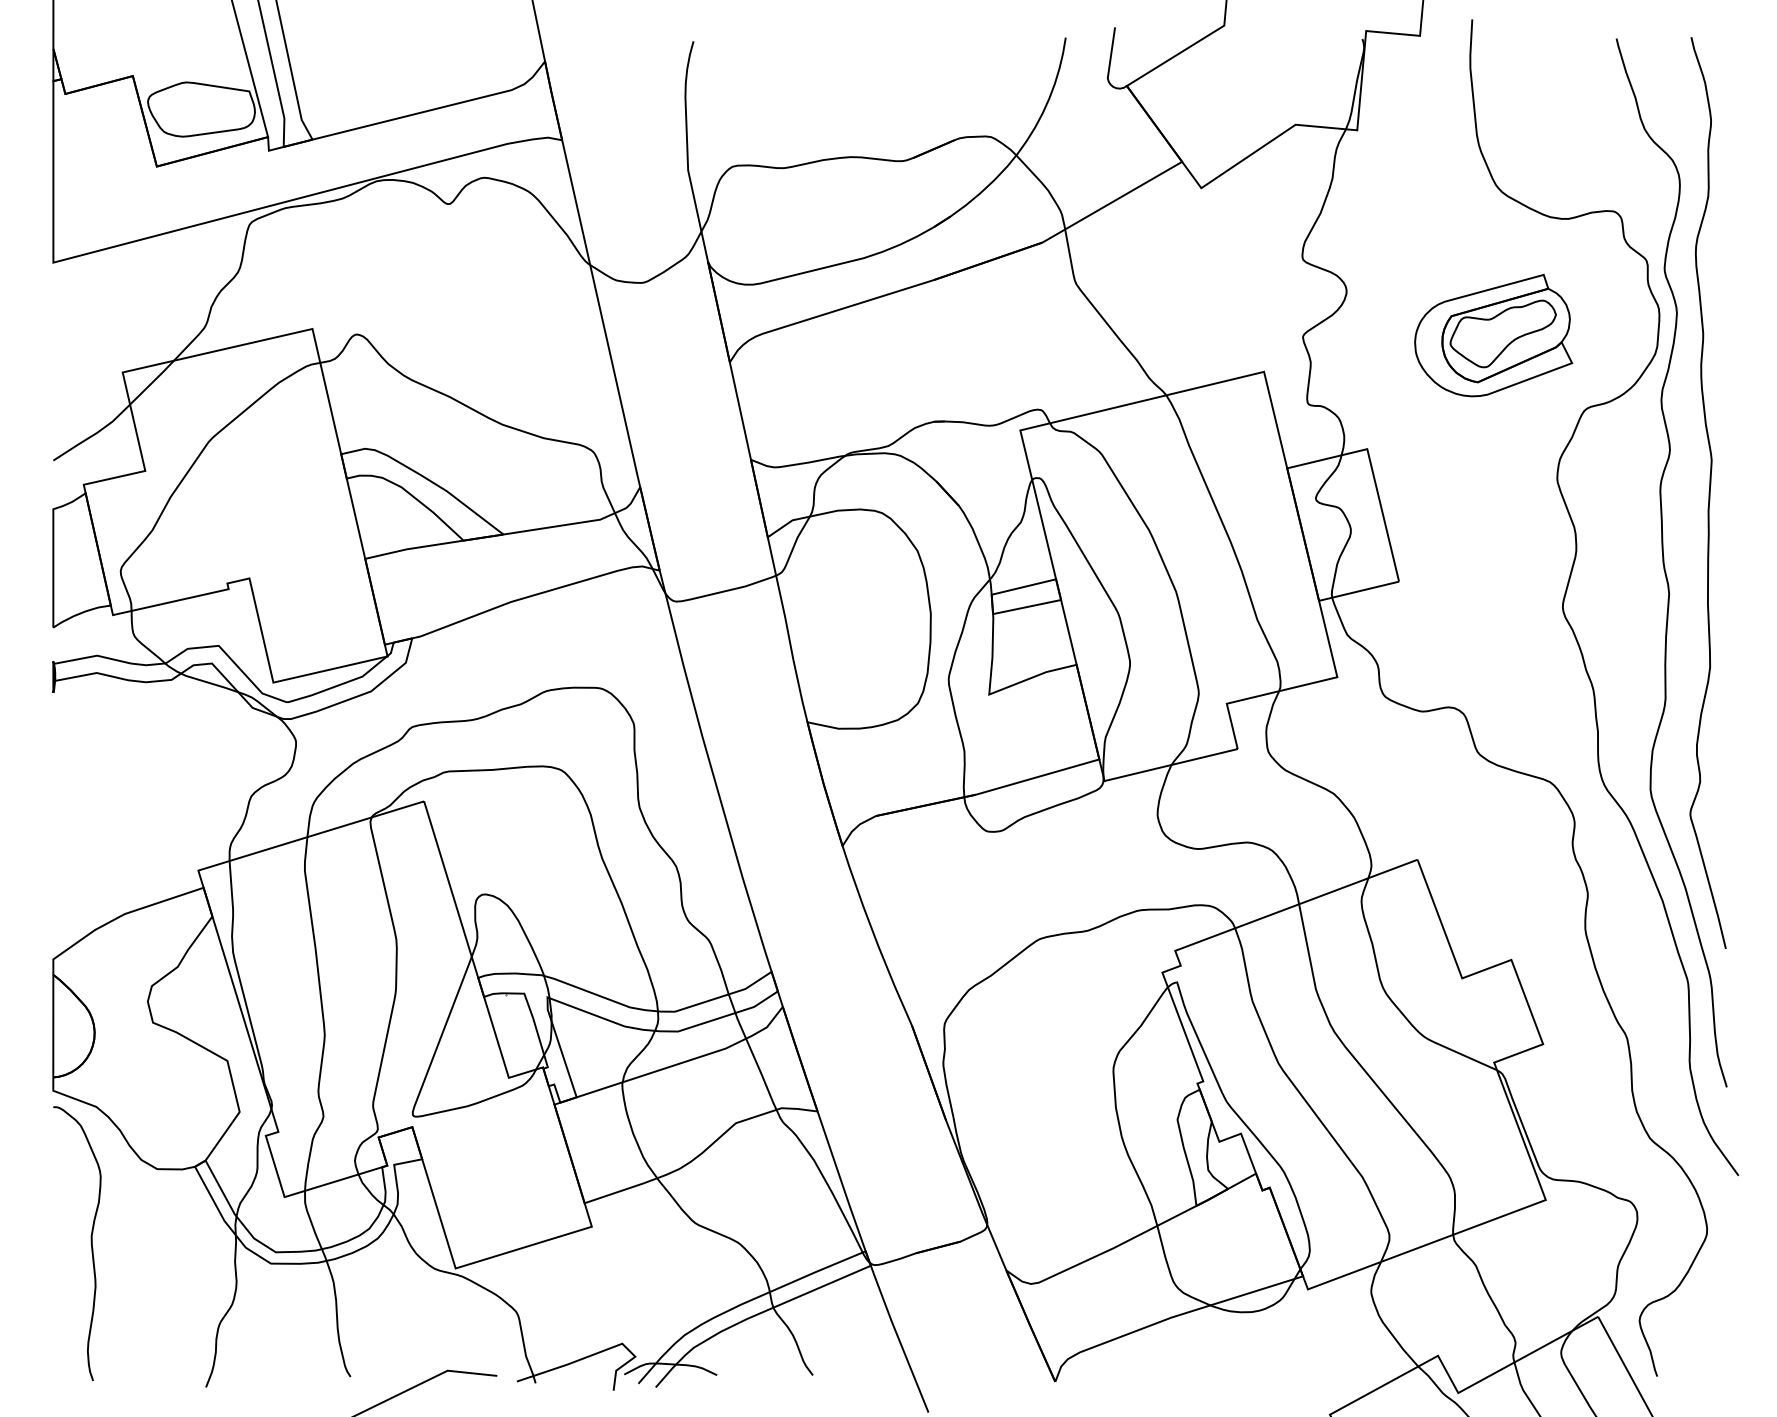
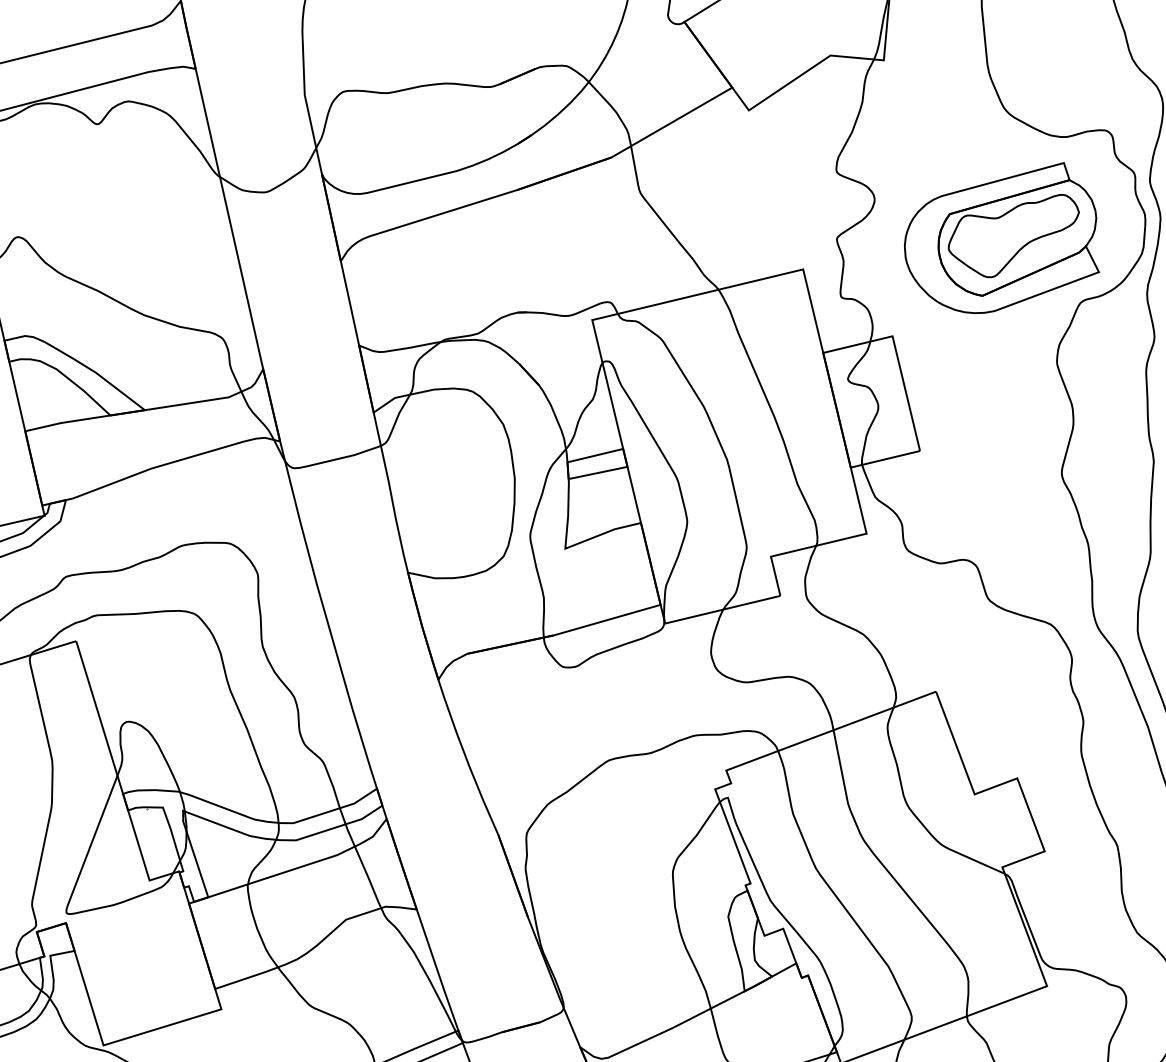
part: (1493, 335) -> (1001, 237), size x1.43

